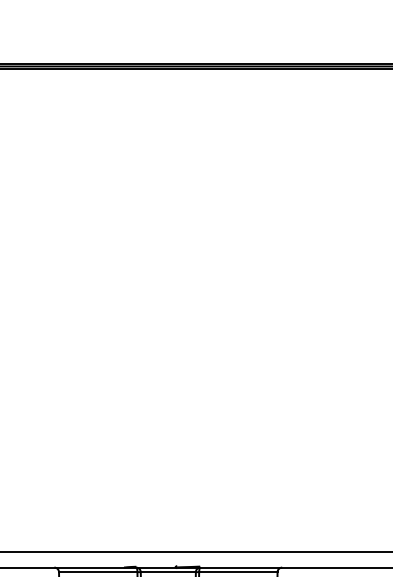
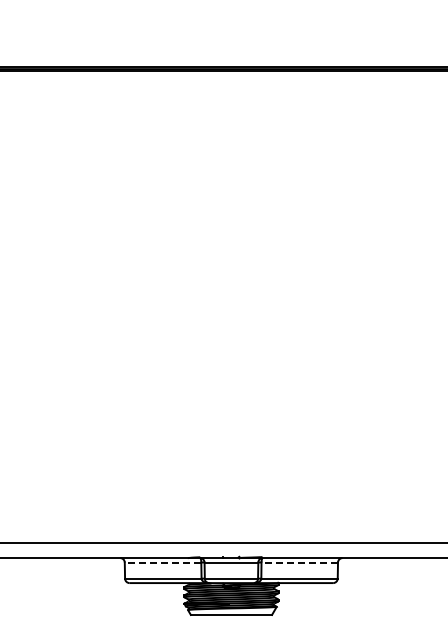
line: (97, 572) -> (162, 562), solid -> dashed
line: (238, 572) -> (299, 562), solid -> dashed

